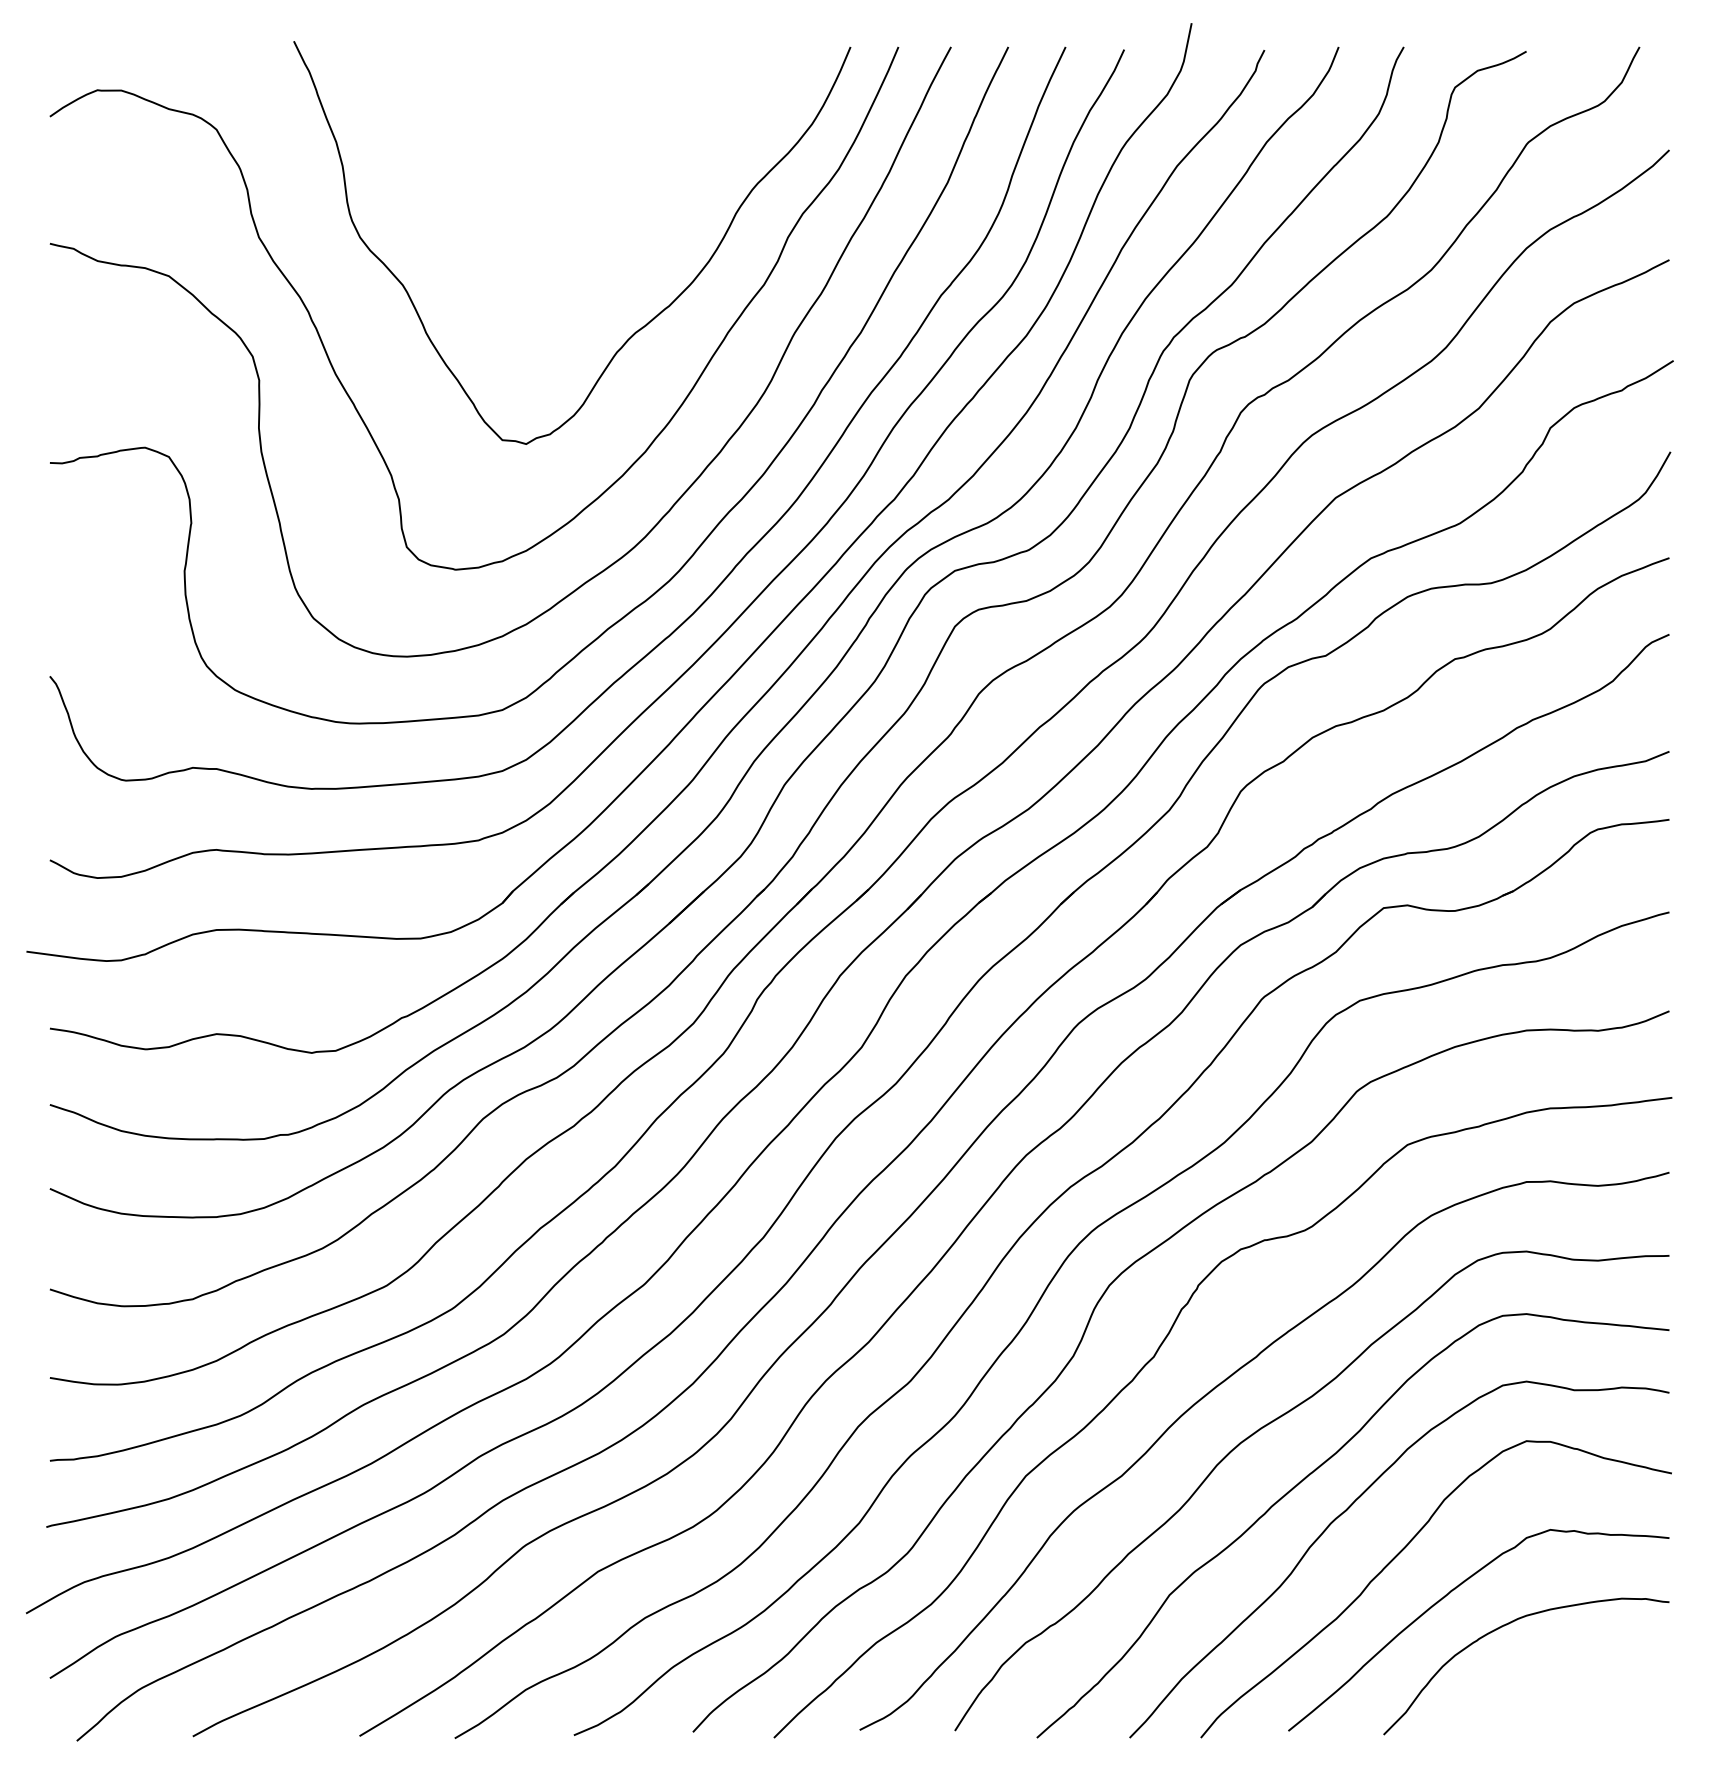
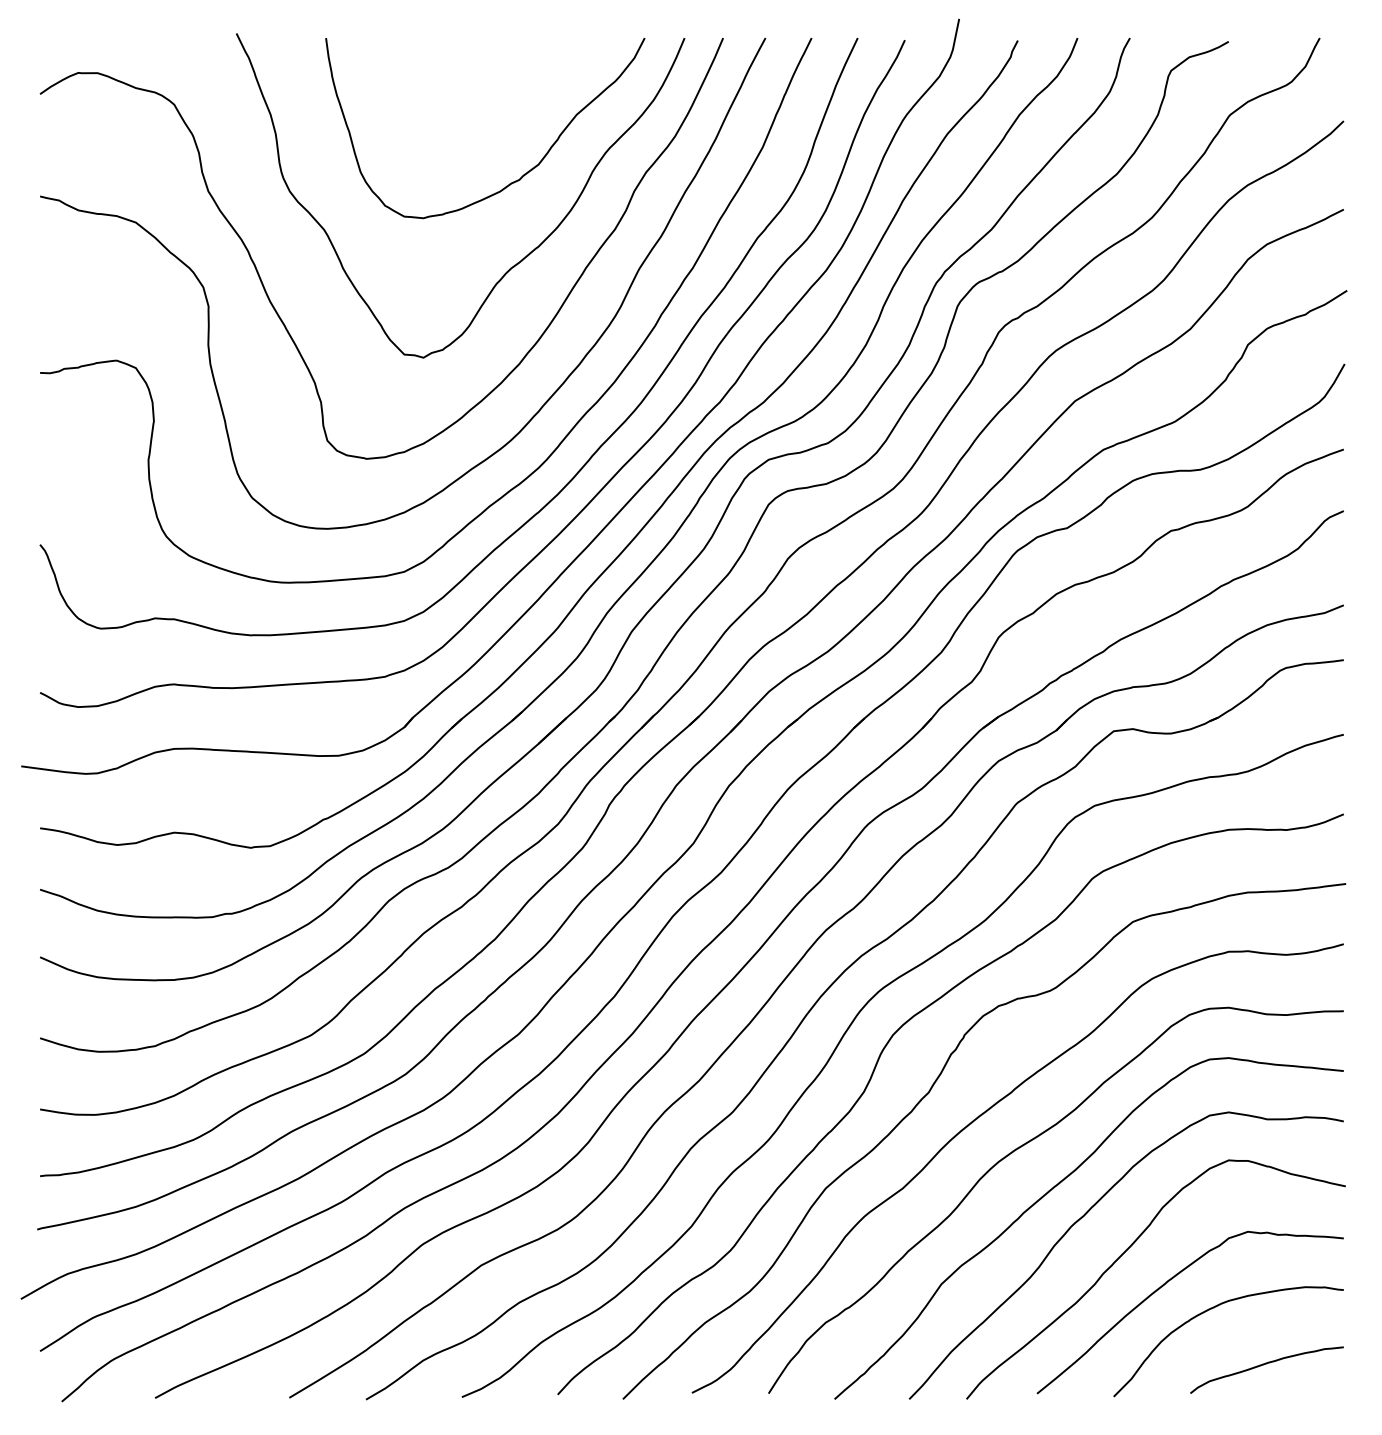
curve: (650, 216) -> (523, 174), added
curve: (1570, 1695) -> (1264, 1365), added

